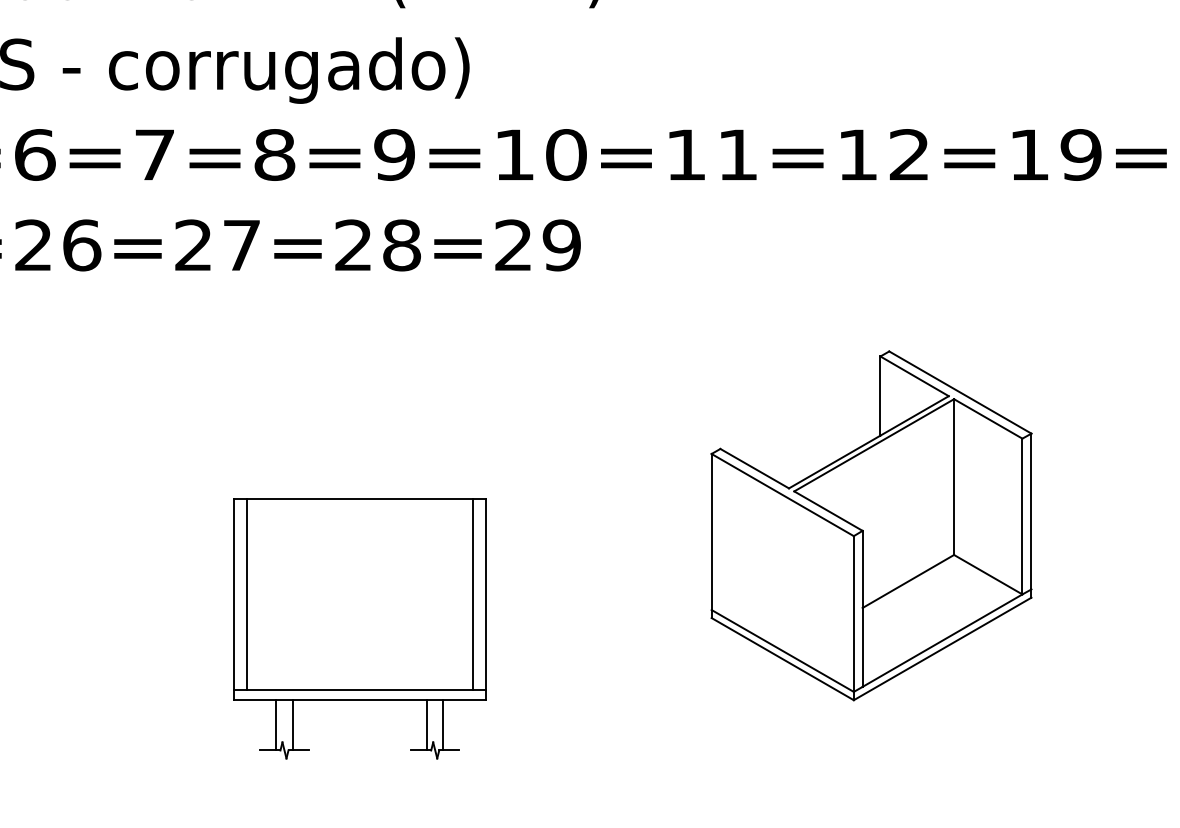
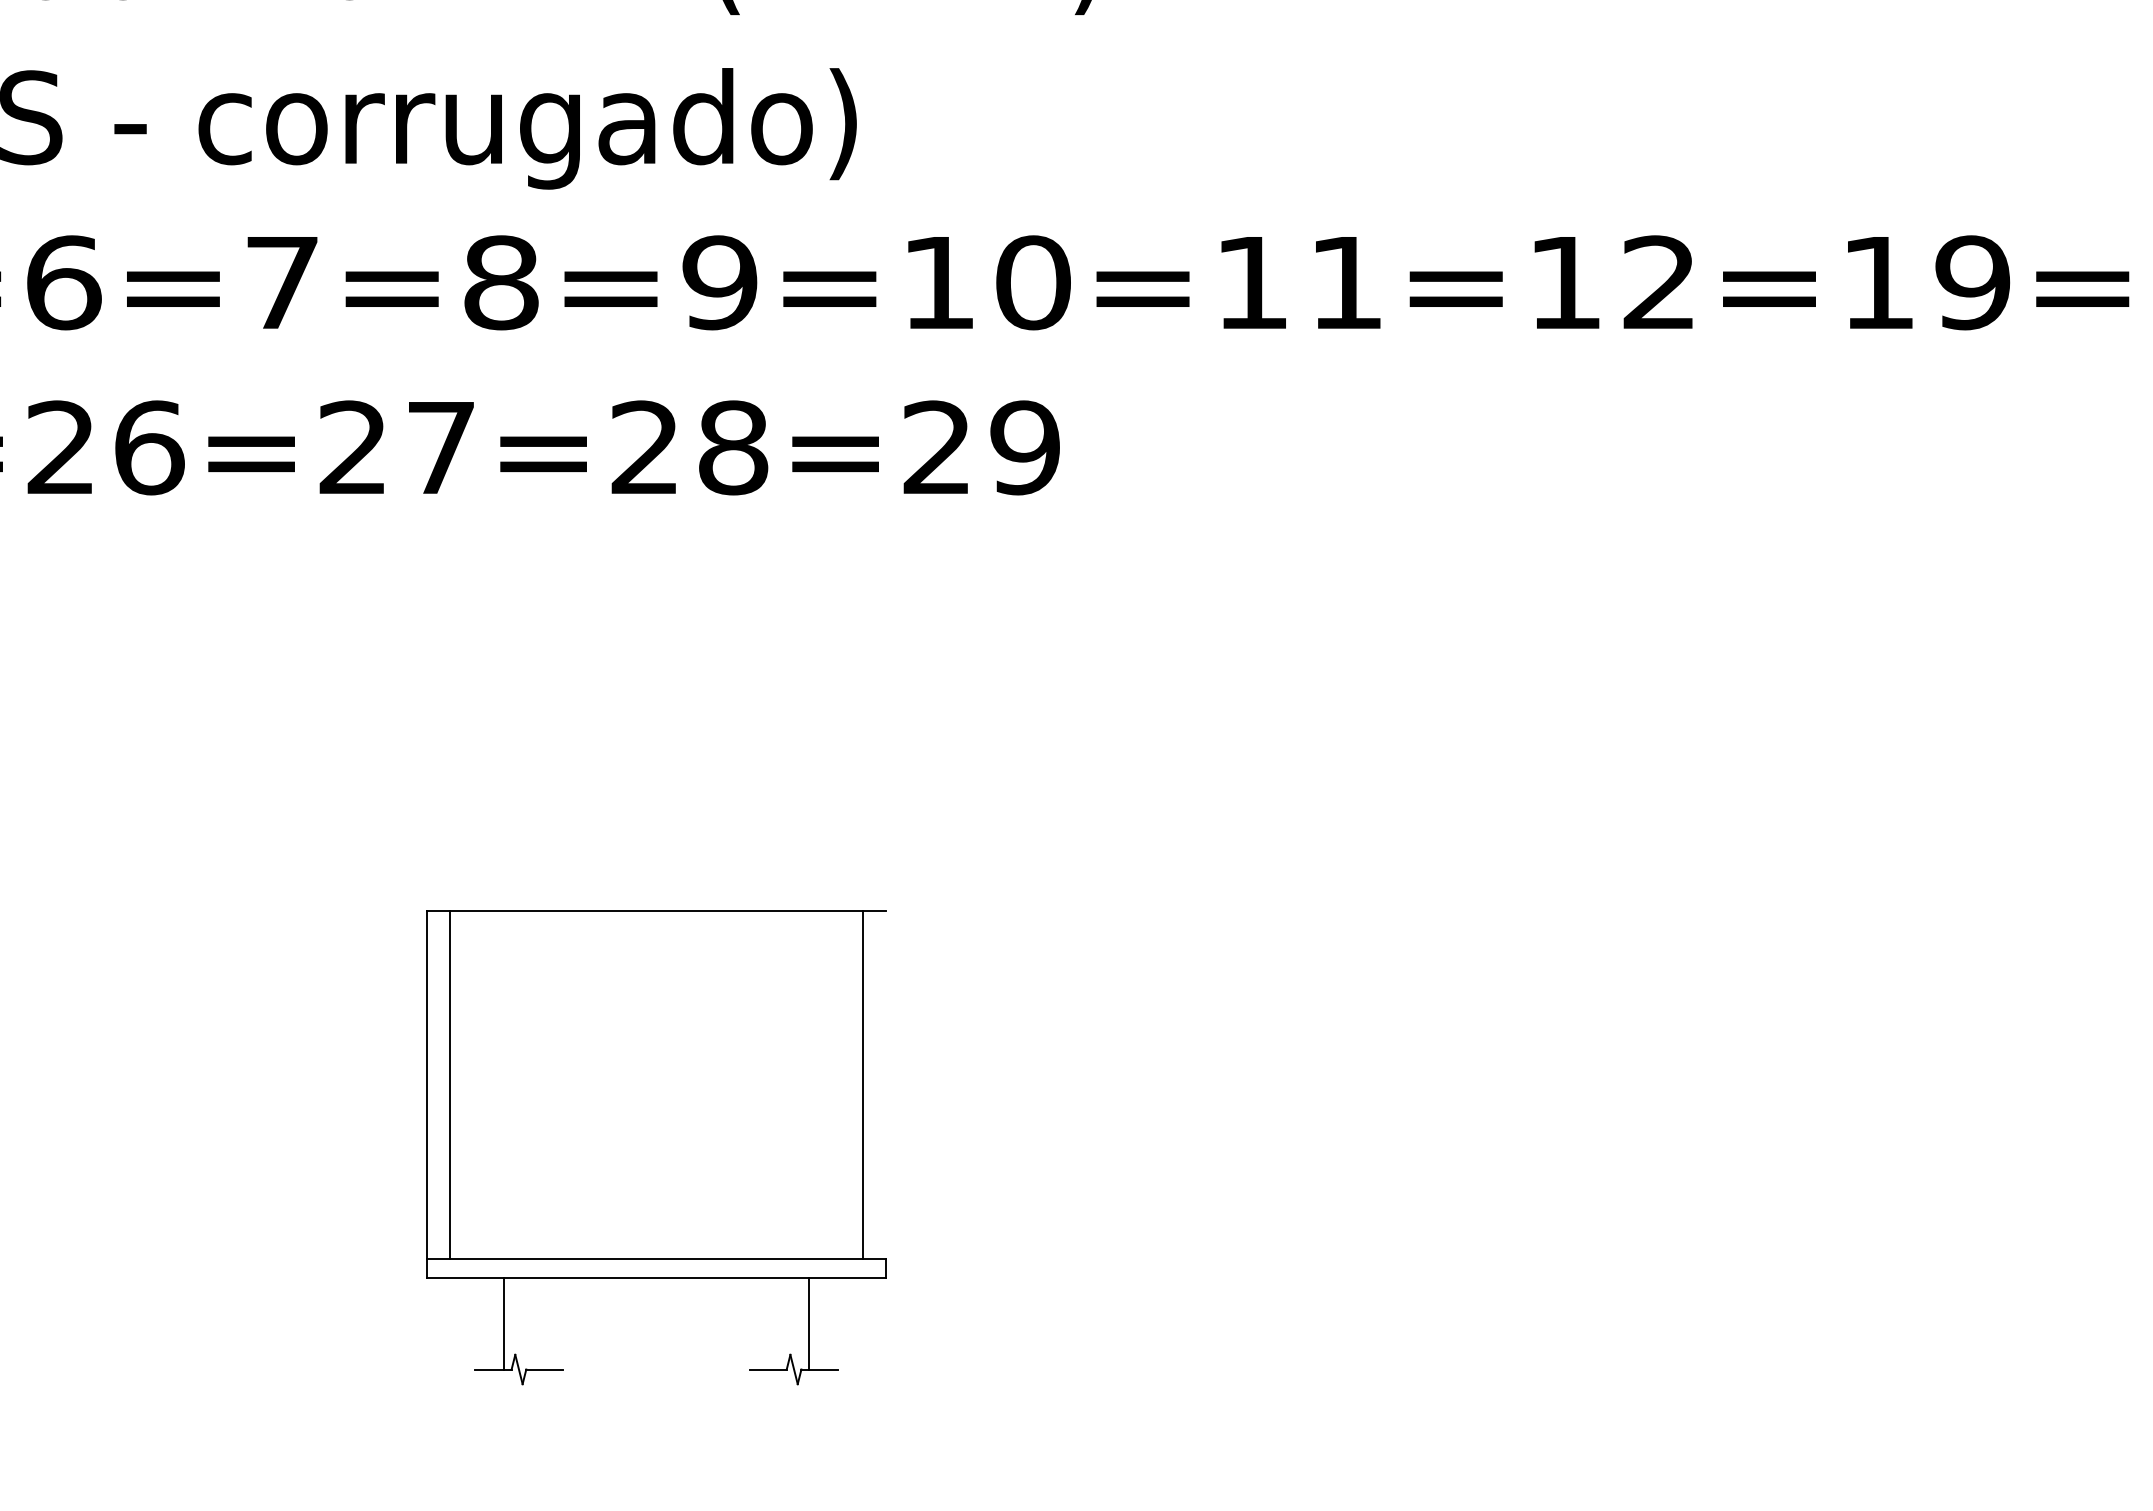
part: (871, 525) -> (1590, 958), removed
line: (485, 594) -> (885, 1084), removed
line: (292, 725) -> (533, 1323), removed
line: (427, 725) -> (779, 1323), removed

